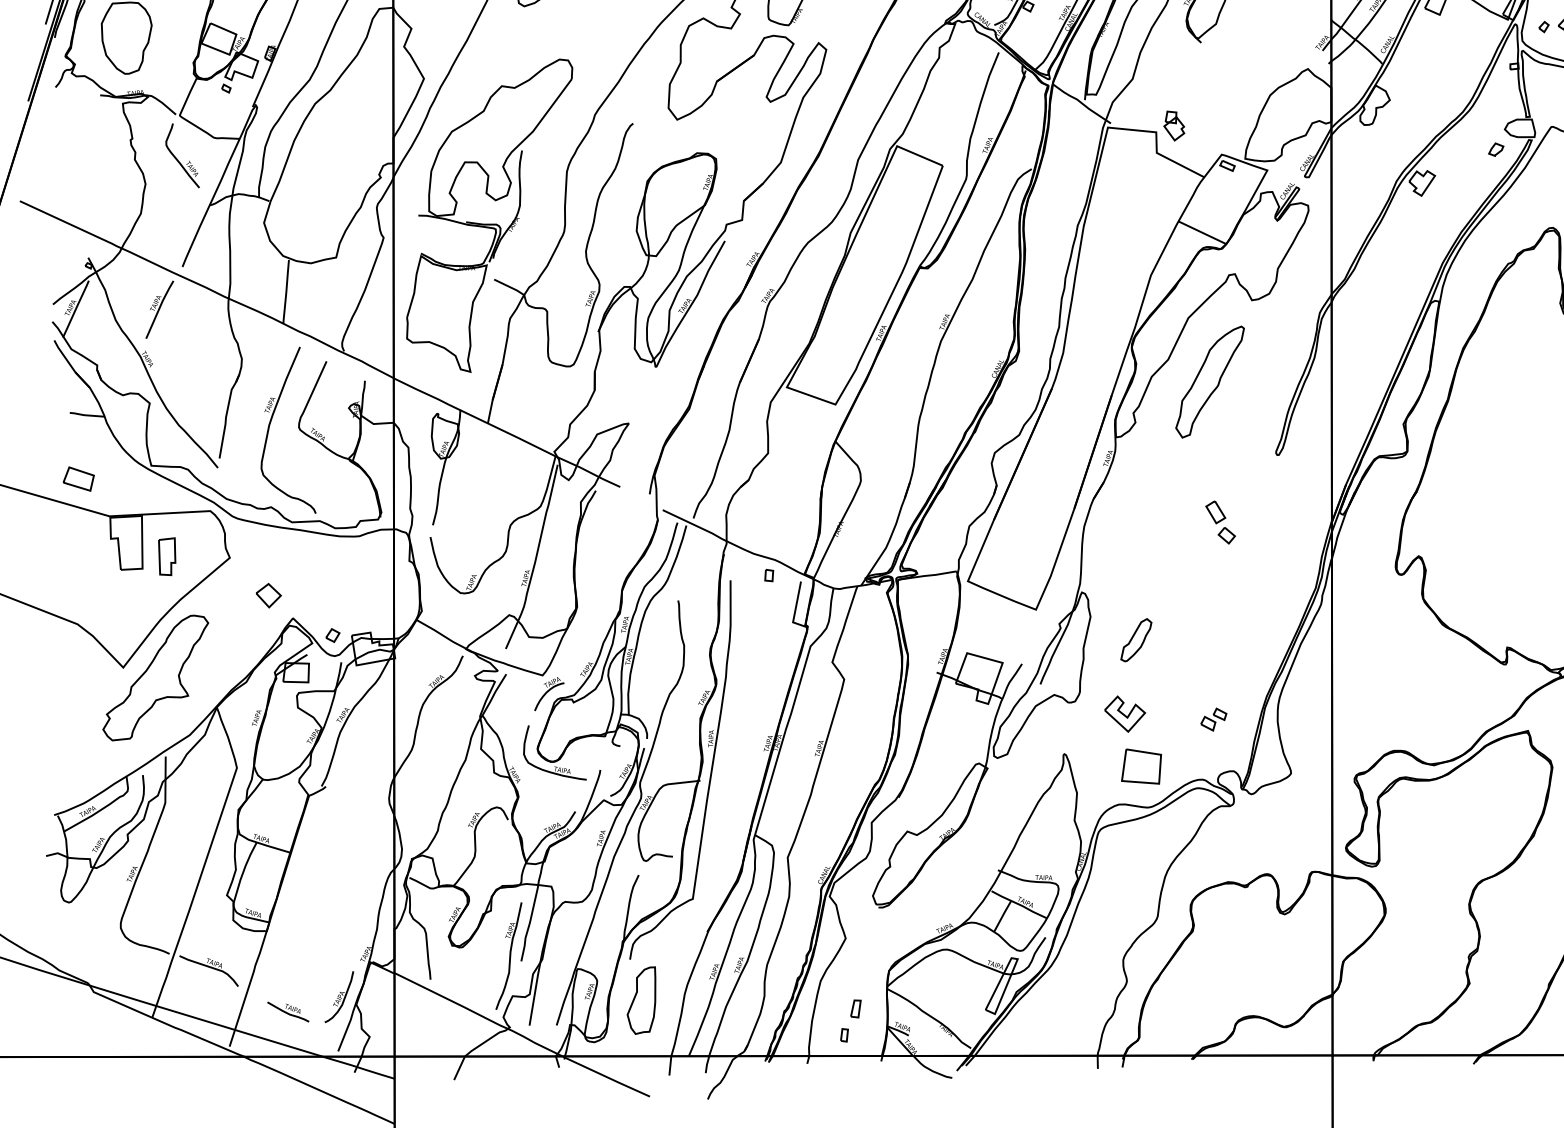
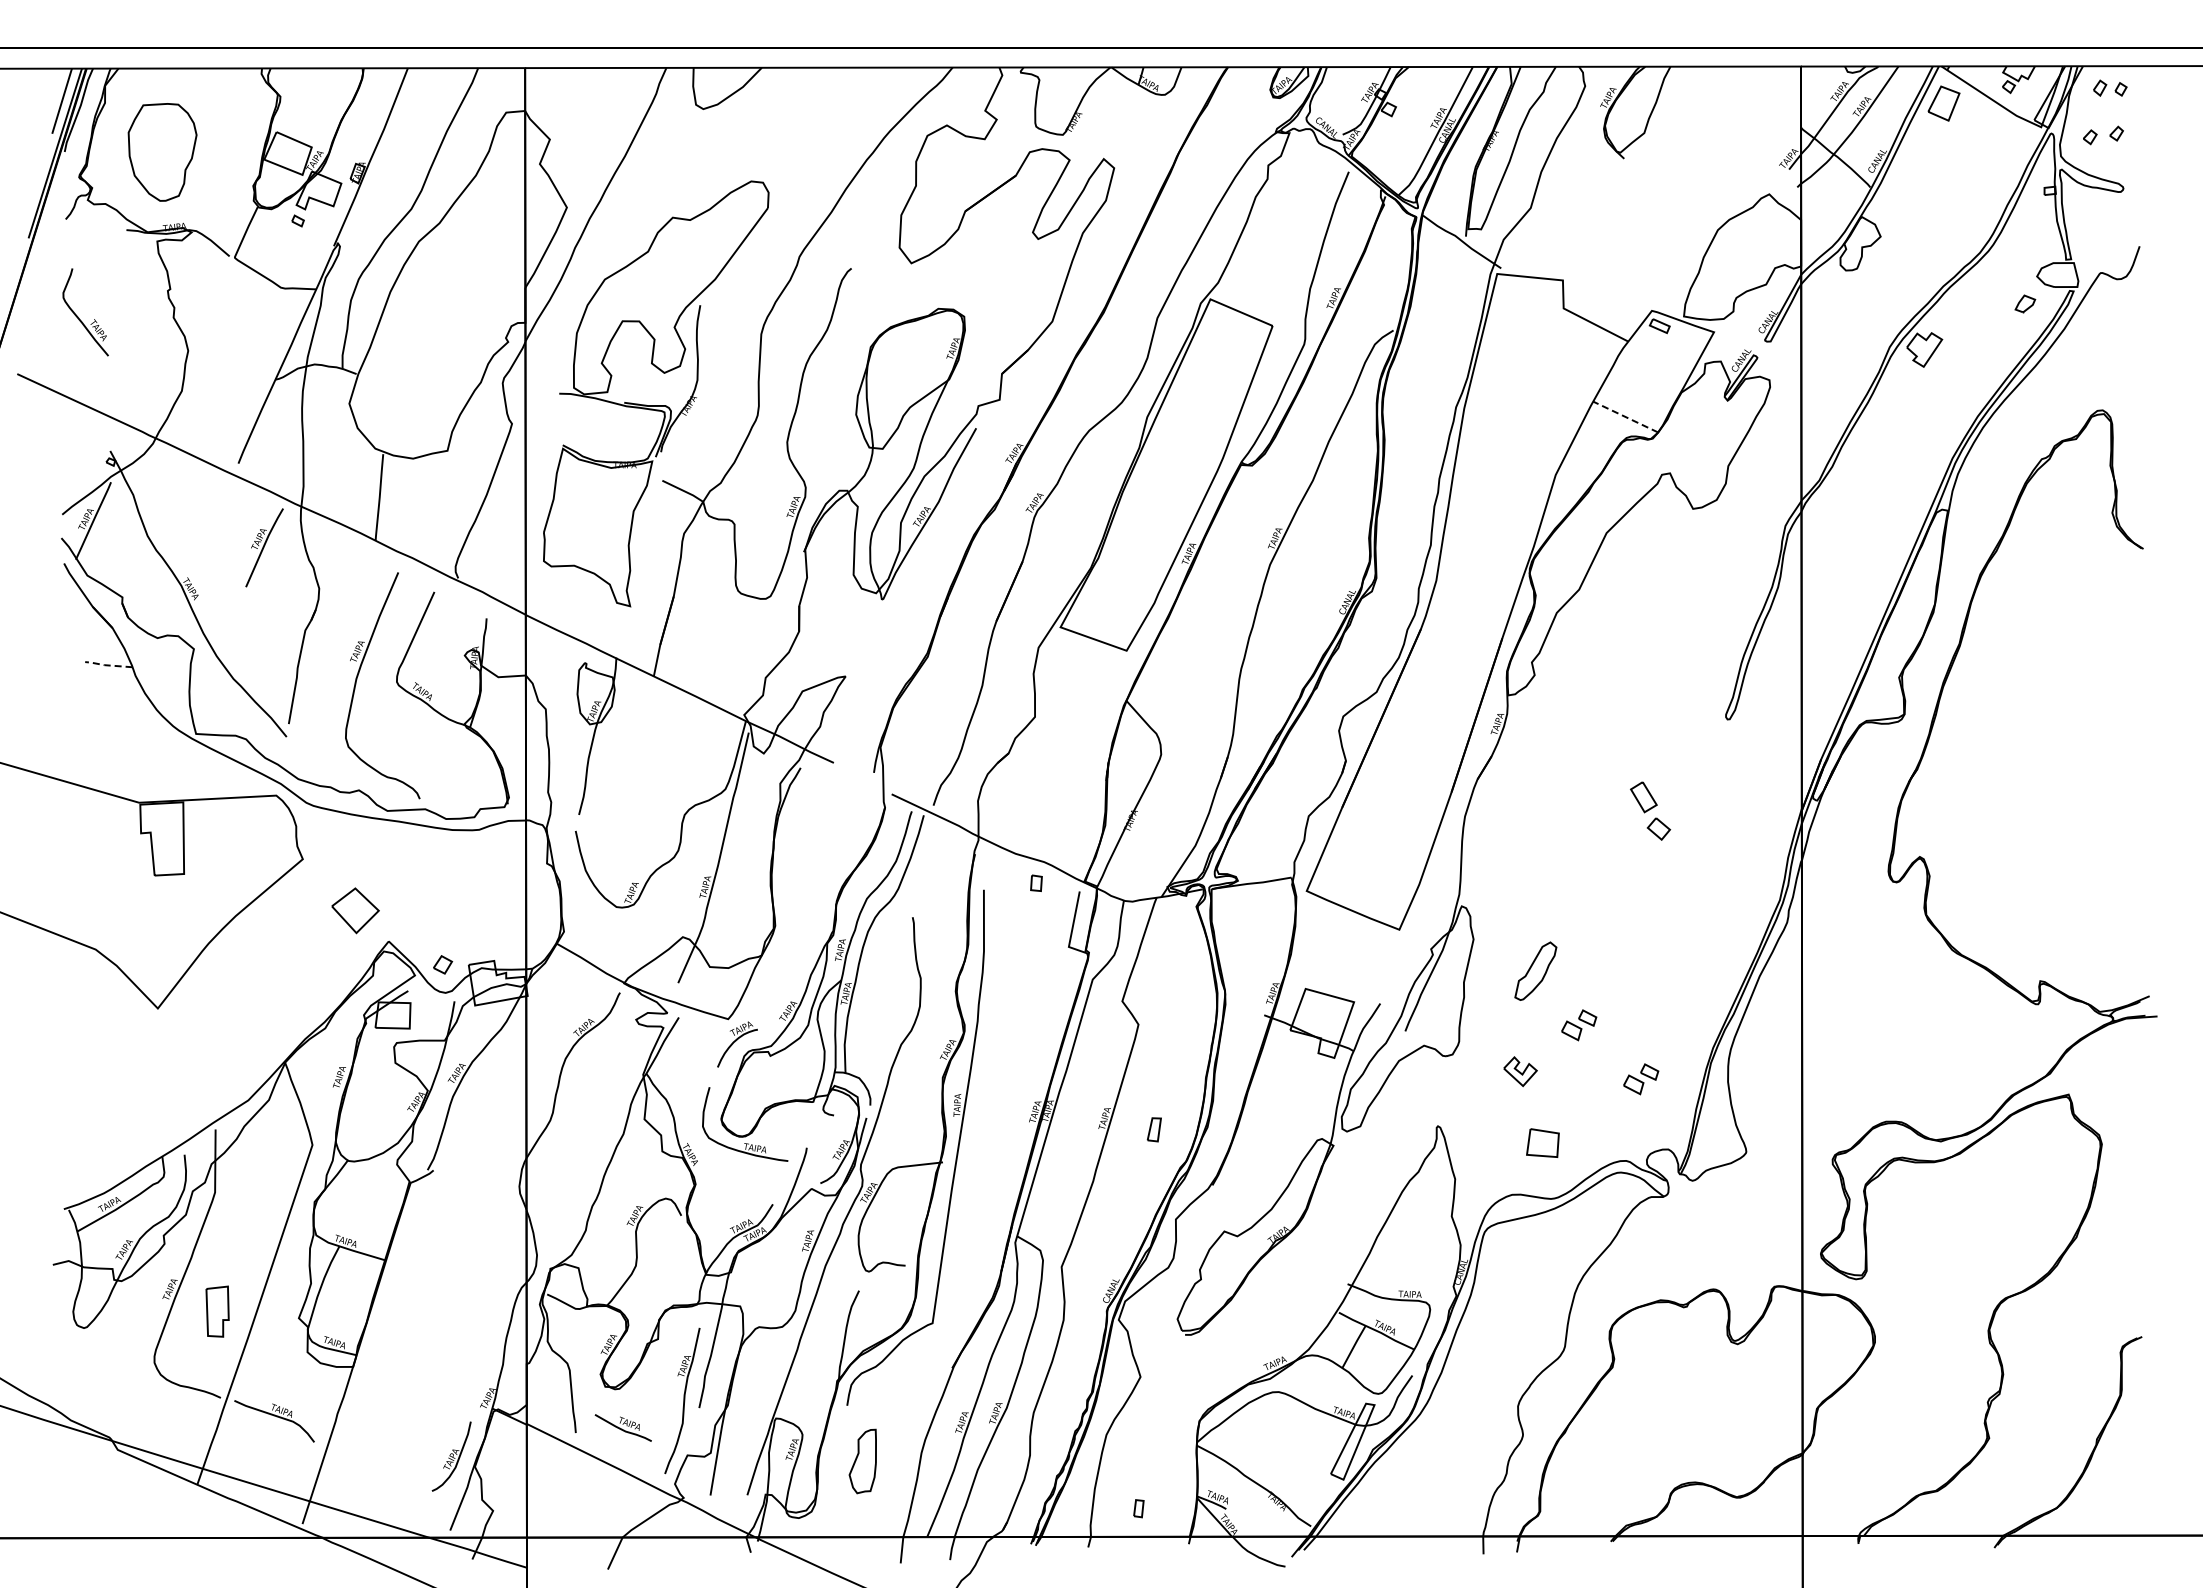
part: (1173, 125) -> (1586, 271), removed
part: (177, 158) -> (78, 316), moved
line: (1202, 233) -> (1625, 417), solid -> dashed
part: (159, 309) -> (264, 547), moved
part: (1210, 381) -> (1636, 619), removed
line: (86, 415) -> (107, 665), solid -> dashed
part: (78, 479) -> (96, 752), removed
part: (167, 556) -> (217, 1311), moved
part: (268, 595) -> (355, 910), size x1.4
part: (155, 677) -> (201, 1022), removed
part: (1168, 680) -> (1579, 1025), added
part: (1125, 713) -> (1520, 1071), size x0.6
part: (1141, 766) -> (1542, 1142), size x0.6
part: (641, 1000) -> (862, 1461), size x0.7
part: (855, 1008) -> (1153, 1129), moved
part: (287, 1011) -> (622, 1427), moved

